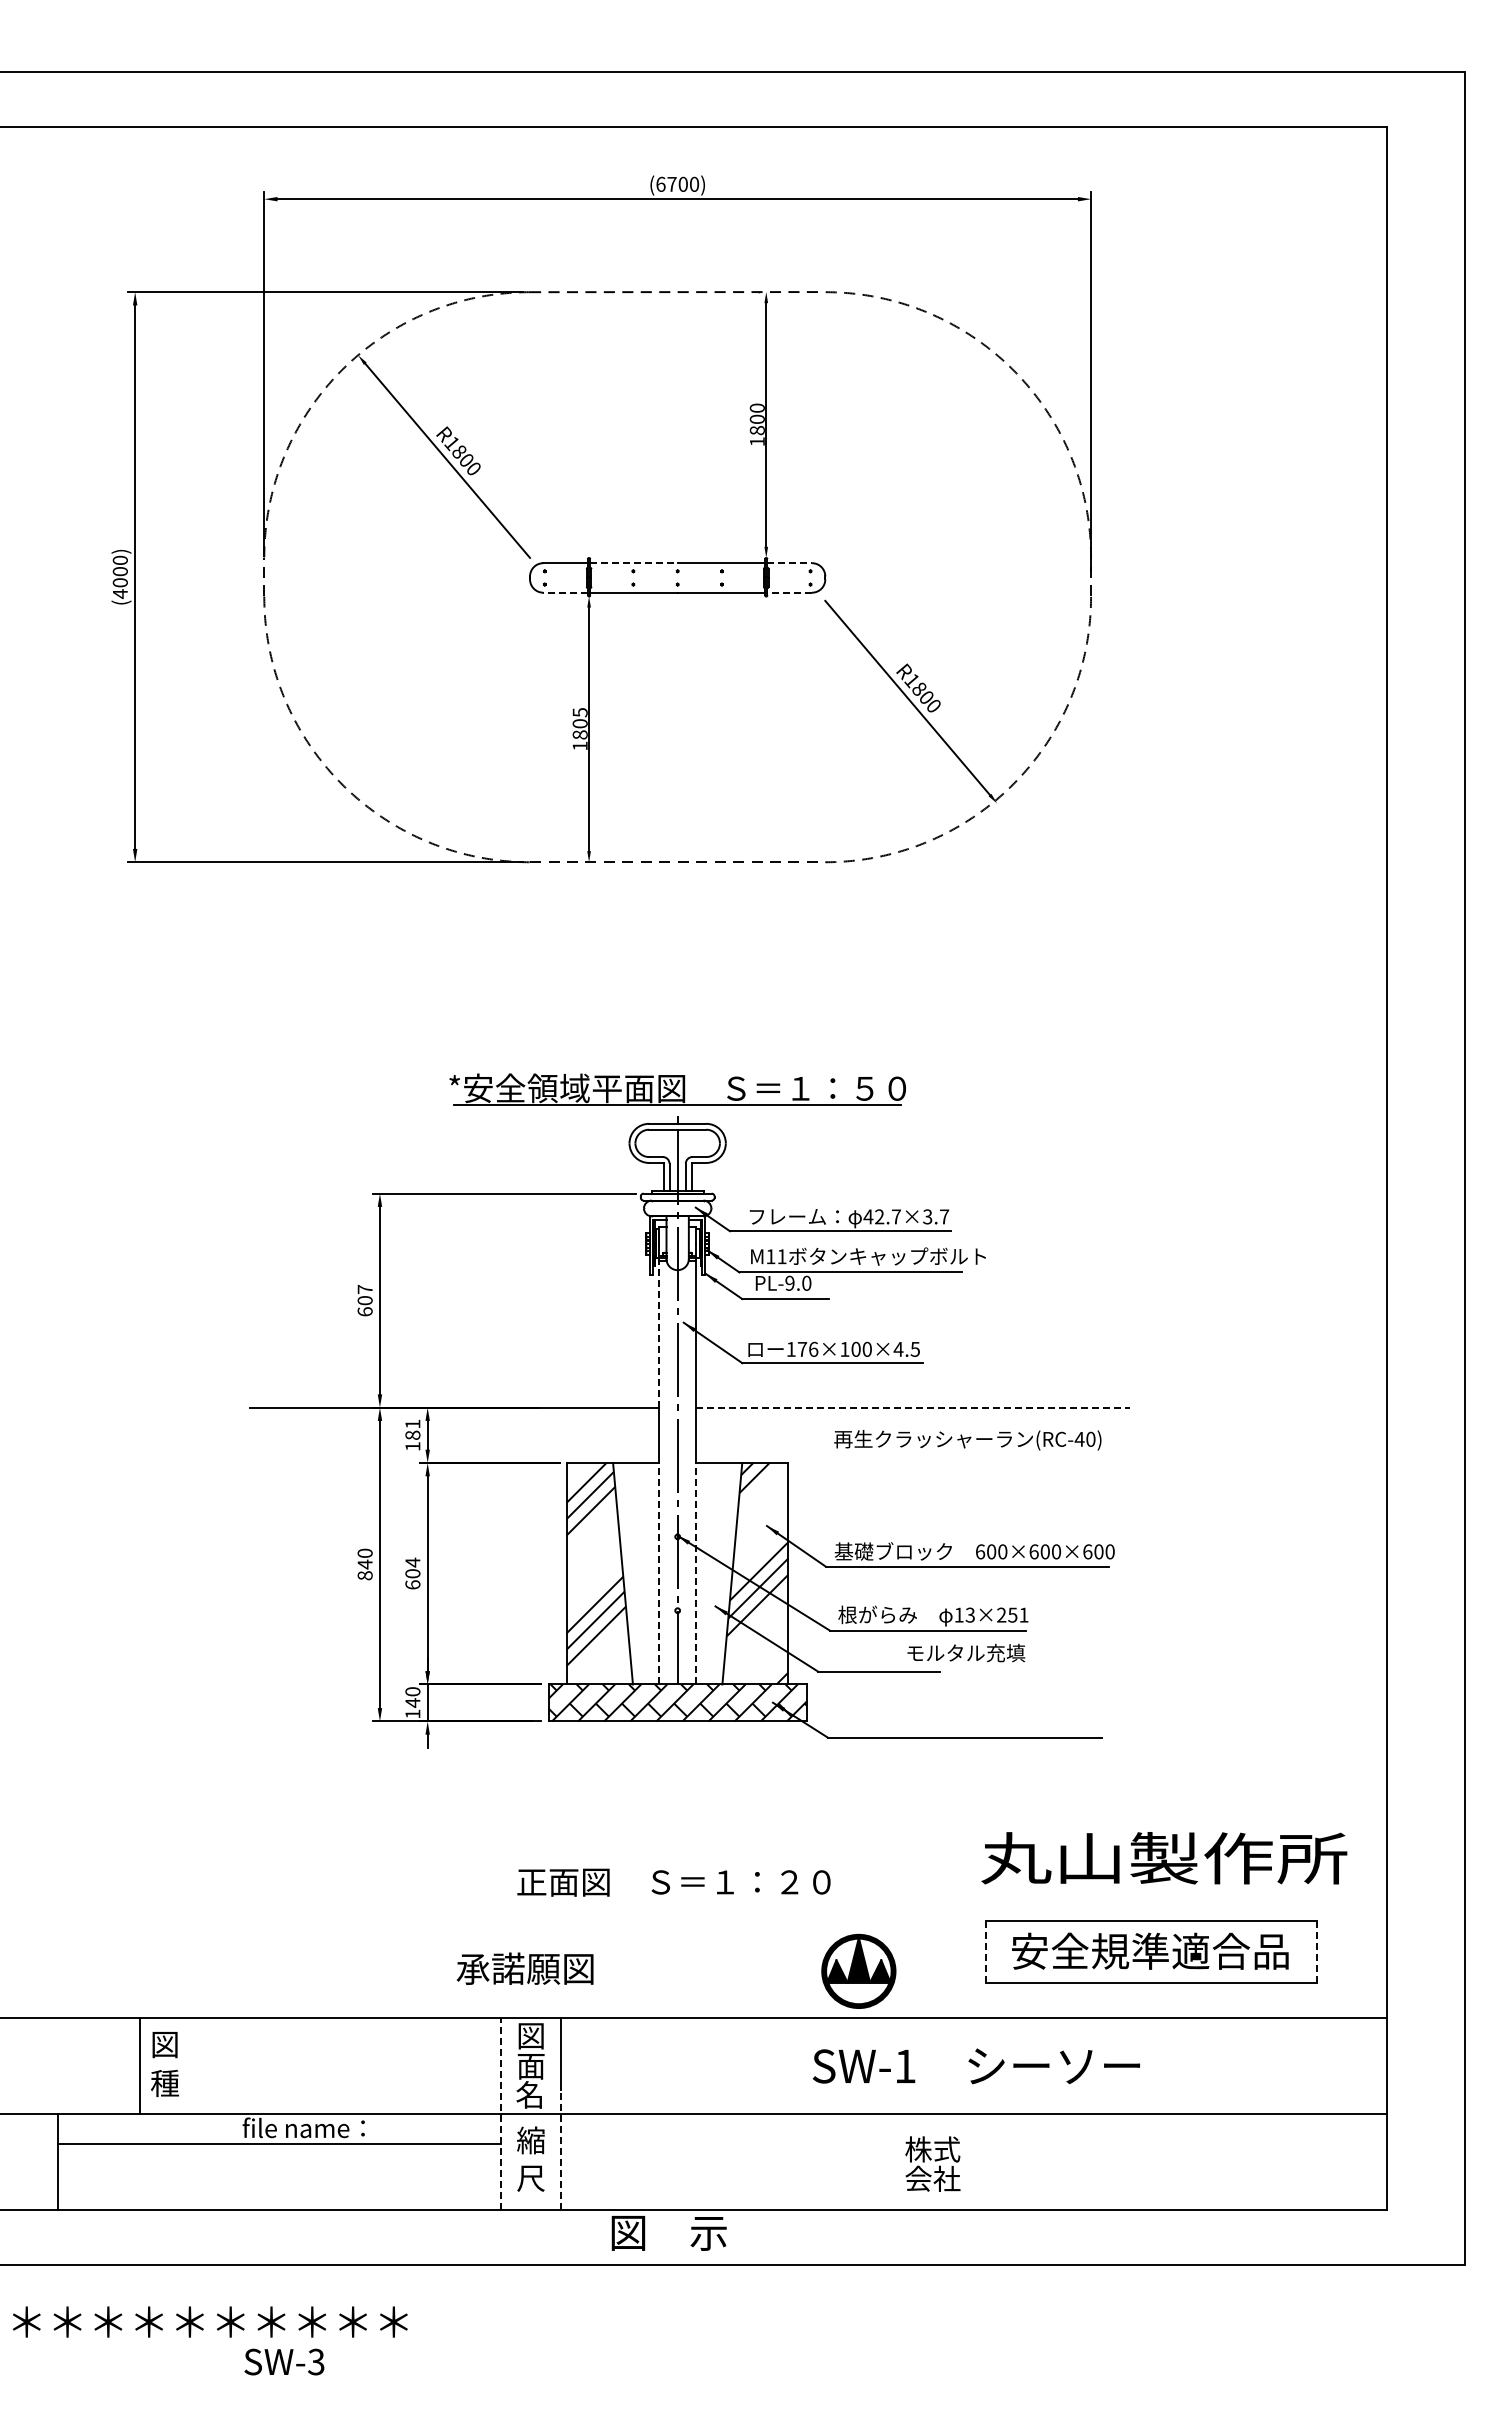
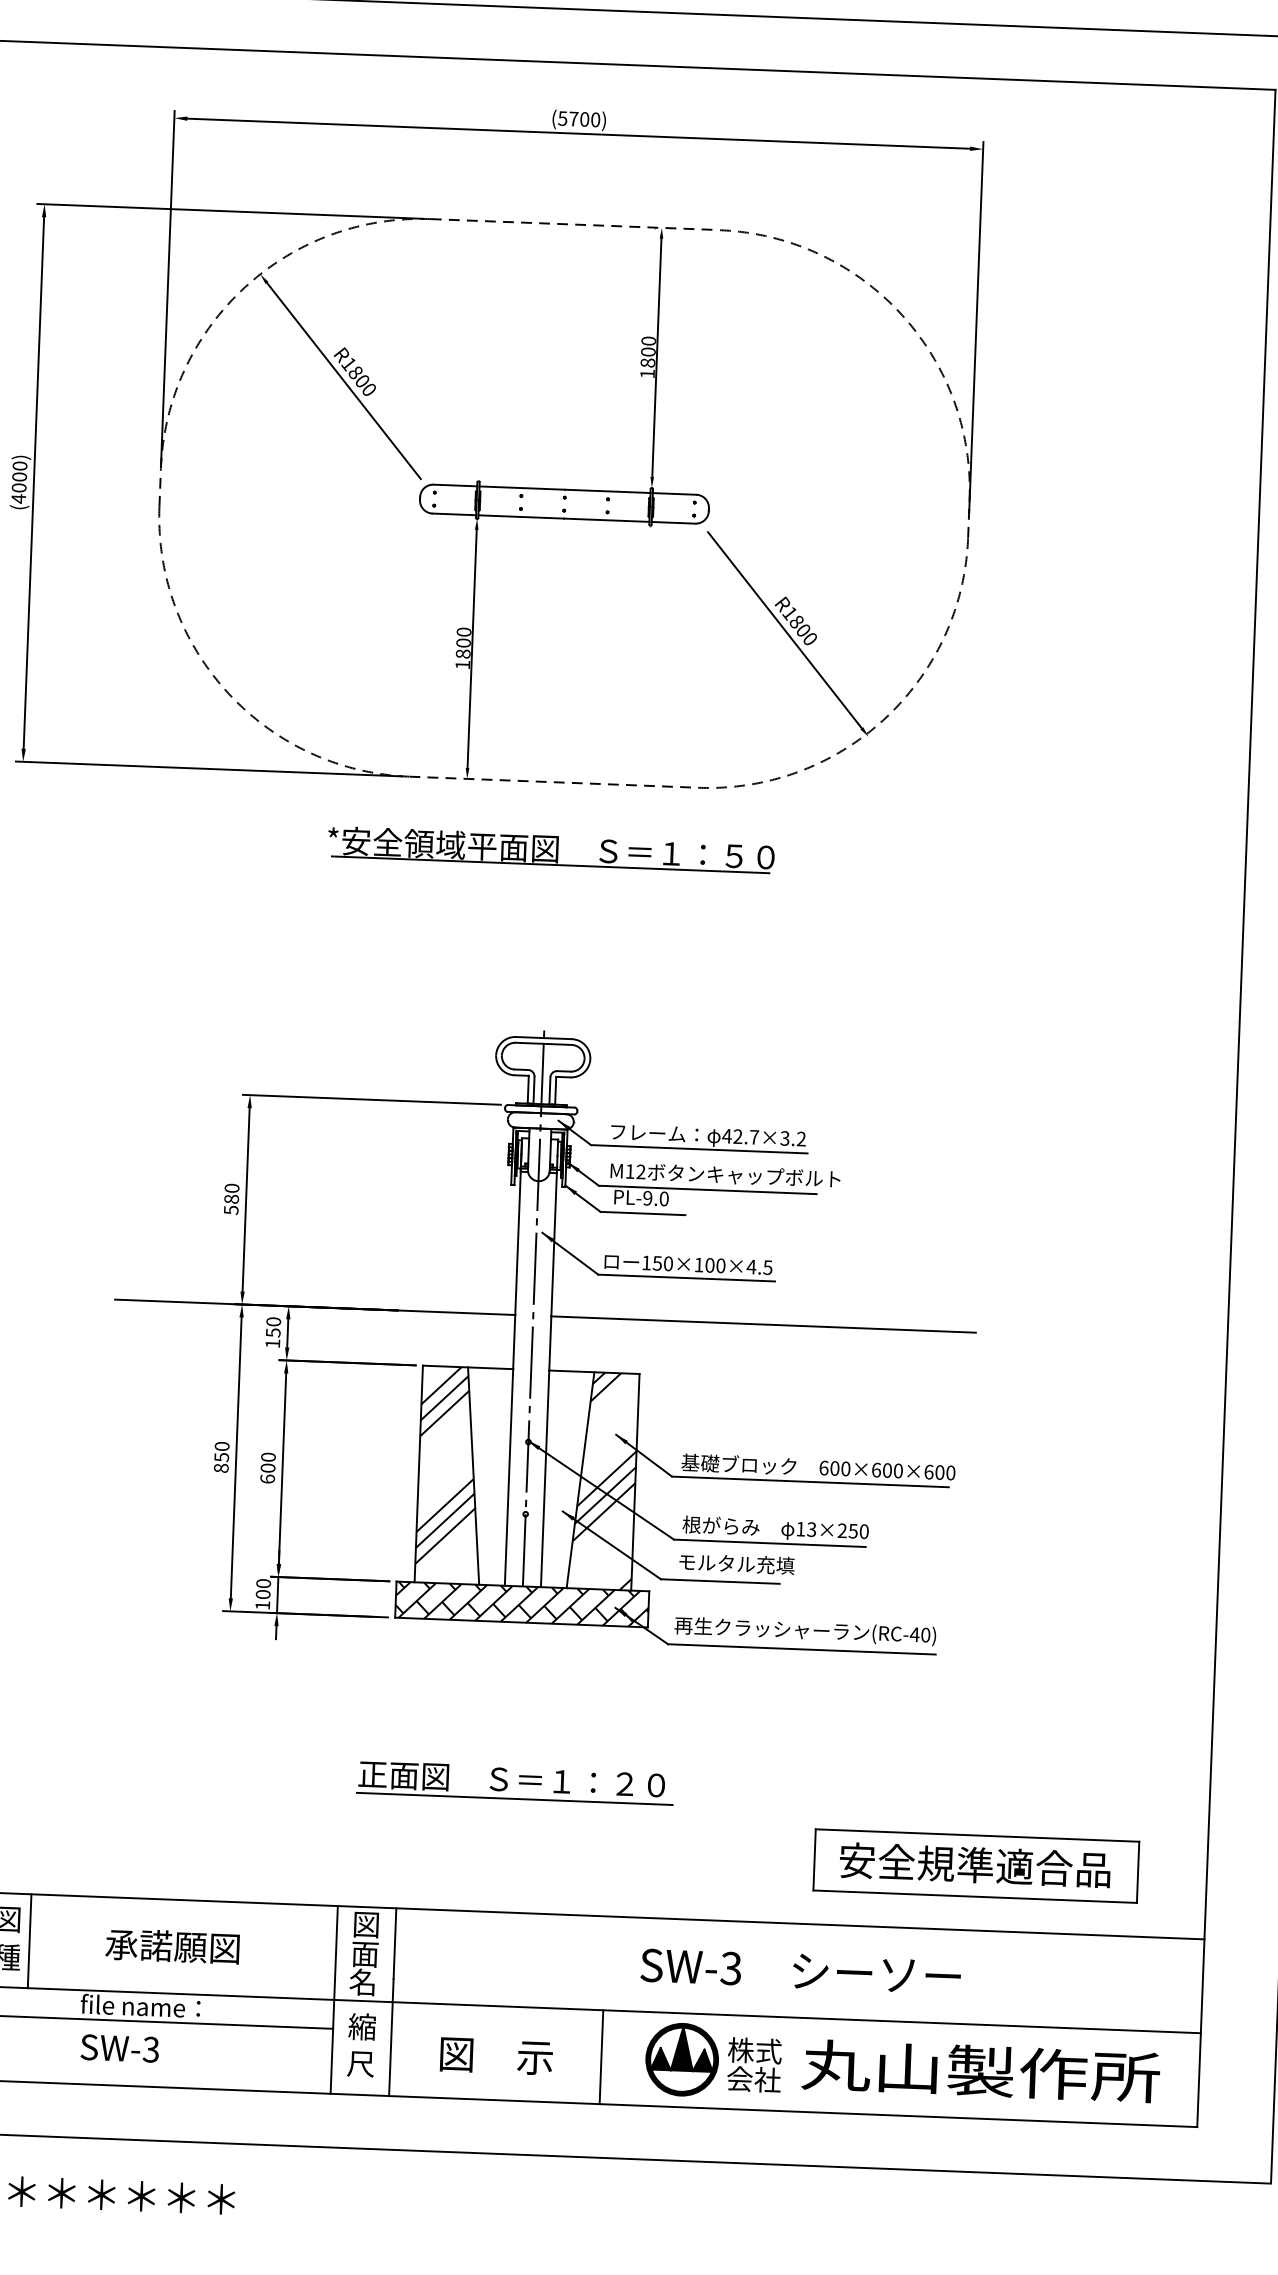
text: (660, 183) -> (562, 117), (6700) -> (5700)
line: (633, 563) -> (521, 488), dashed -> solid
line: (790, 563) -> (675, 494), dashed -> solid
line: (565, 592) -> (454, 514), dashed -> solid
line: (789, 592) -> (673, 522), dashed -> solid
text: (579, 712) -> (463, 632), 1805 -> 1800
part: (677, 1089) -> (551, 849), moved
text: (944, 1216) -> (801, 1138), 42.7×3.7 -> 42.7×3.2
text: (781, 1256) -> (640, 1171), M11 -> M12
text: (364, 1300) -> (231, 1199), 607 -> 580
line: (659, 1332) -> (518, 1241), dashed -> solid
text: (807, 1348) -> (662, 1262), 176×100×4.5 -> 150×100×4.5
line: (913, 1407) -> (763, 1324), dashed -> solid
text: (412, 1429) -> (273, 1327), 181 -> 150
text: (967, 1440) -> (805, 1631), moved
text: (412, 1562) -> (268, 1457), 604 -> 600
text: (364, 1564) -> (221, 1457), 840 -> 850
line: (659, 1573) -> (509, 1477), dashed -> solid
line: (696, 1573) -> (545, 1478), dashed -> solid
text: (1023, 1614) -> (863, 1530), 13×251 -> 13×250
text: (966, 1652) -> (737, 1563), moved
text: (412, 1703) -> (262, 1595), 140 -> 100
text: (1164, 1858) -> (981, 2071), moved
line: (677, 1901) -> (514, 1798), added
line: (1316, 1951) -> (1137, 1871), dashed -> solid
line: (986, 1952) -> (814, 1860), dashed -> solid
text: (524, 1968) -> (171, 1946), moved
part: (858, 1970) -> (681, 2058), moved
line: (188, 2066) -> (30, 1941), added
text: (904, 2066) -> (730, 1968), SW-1 -> SW-3
line: (501, 2114) -> (334, 2000), dashed -> solid
line: (561, 2150) -> (391, 2037), dashed -> solid
line: (776, 2161) -> (601, 2056), added
text: (668, 2233) -> (495, 2056), moved
text: (284, 2361) -> (120, 2048), moved

